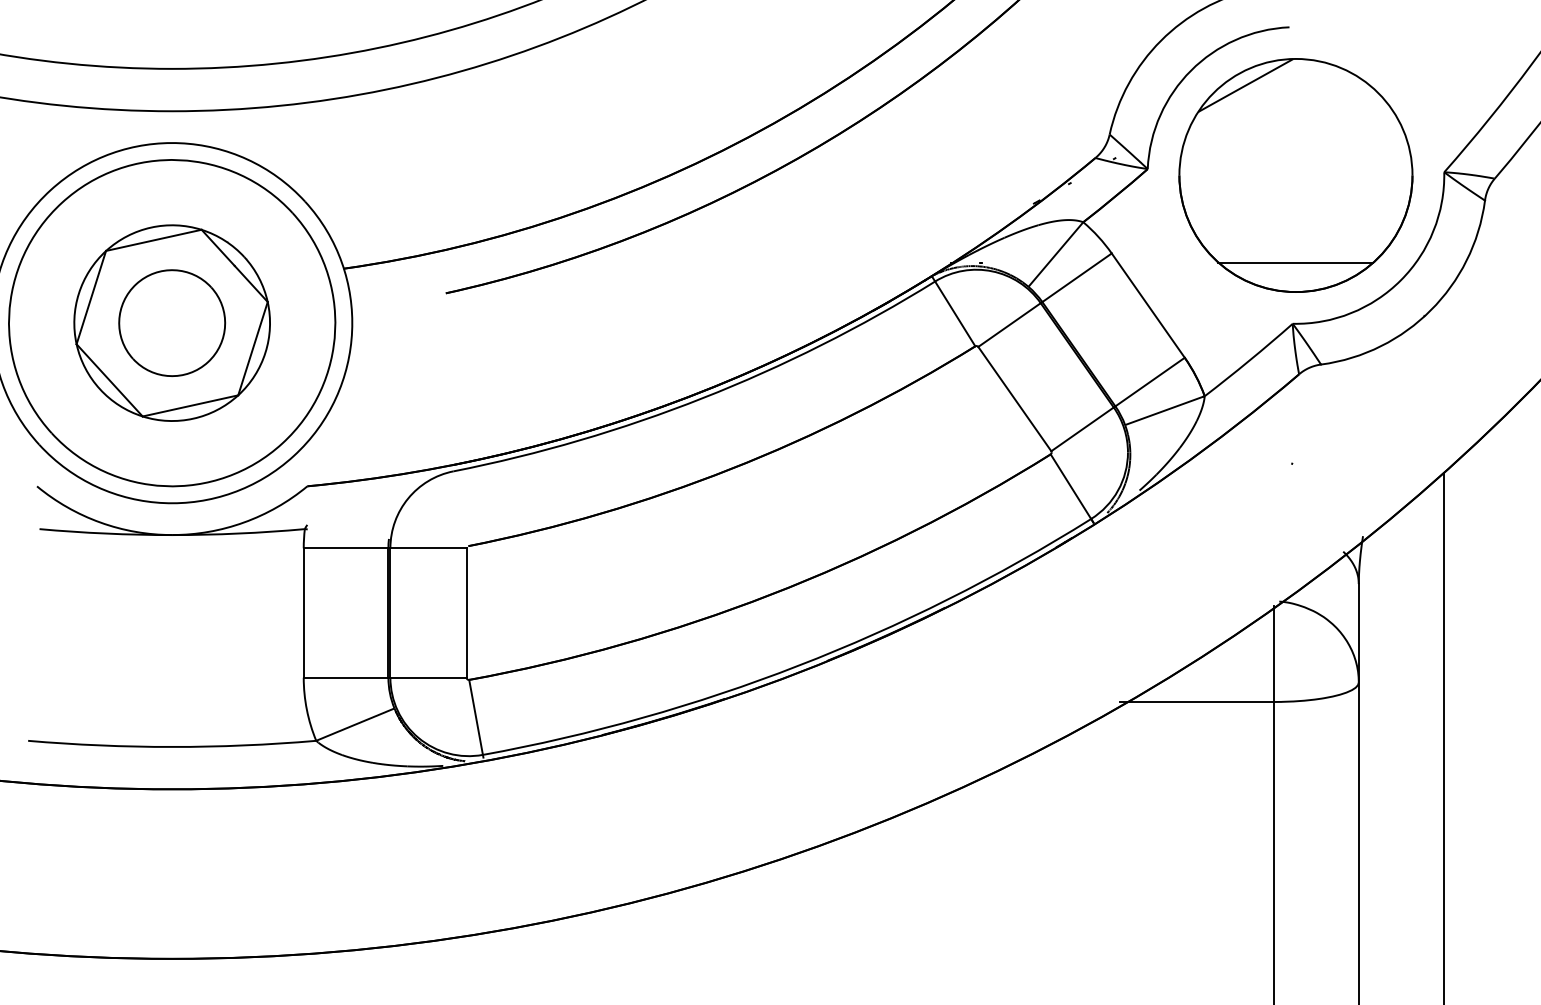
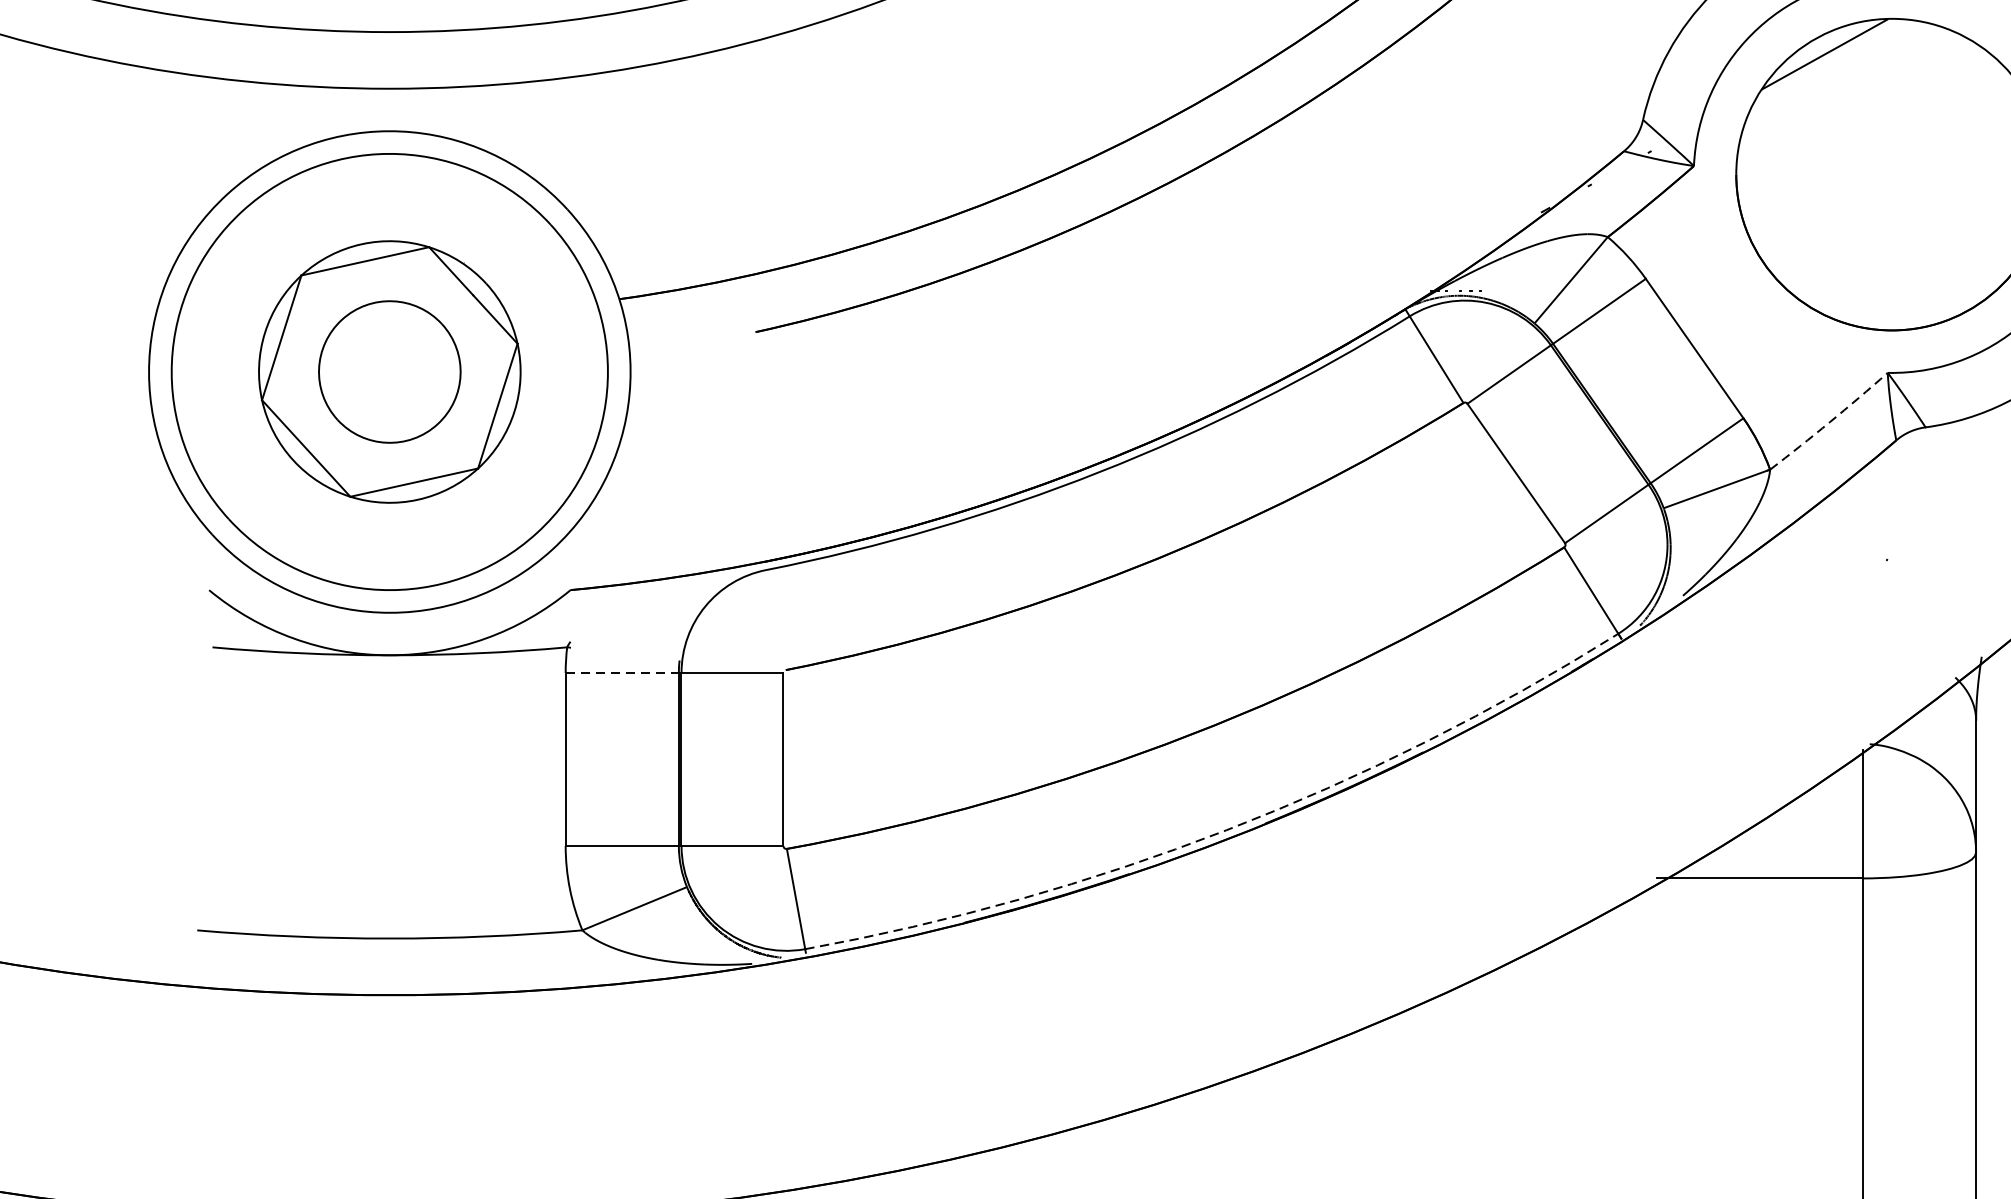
line: (1295, 262) -> (1891, 290), removed
arc: (1249, 360) -> (1829, 421), solid -> dashed
line: (346, 548) -> (622, 673), solid -> dashed
arc: (798, 665) -> (1227, 829), solid -> dashed

